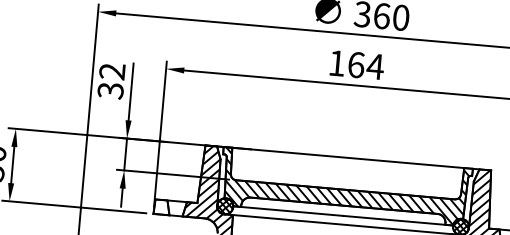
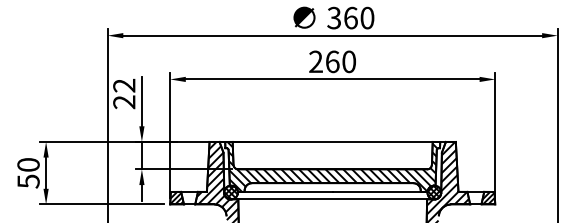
text: (356, 64) -> (332, 61), 164 -> 260
text: (110, 91) -> (124, 102), 32 -> 22
hatch: (161, 206) -> (176, 197), added

